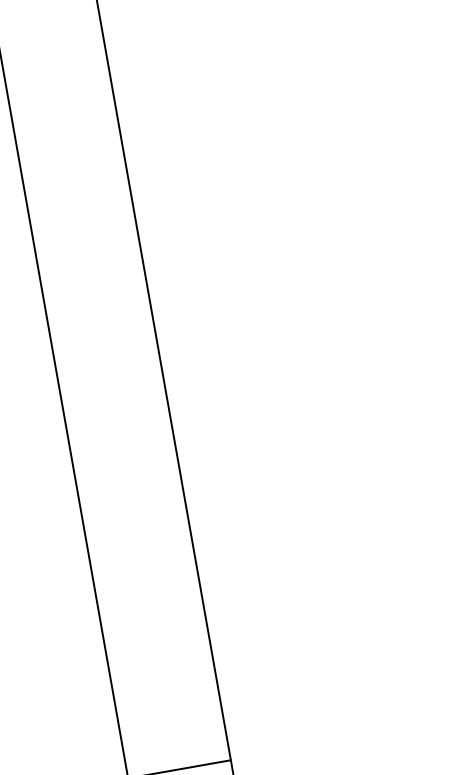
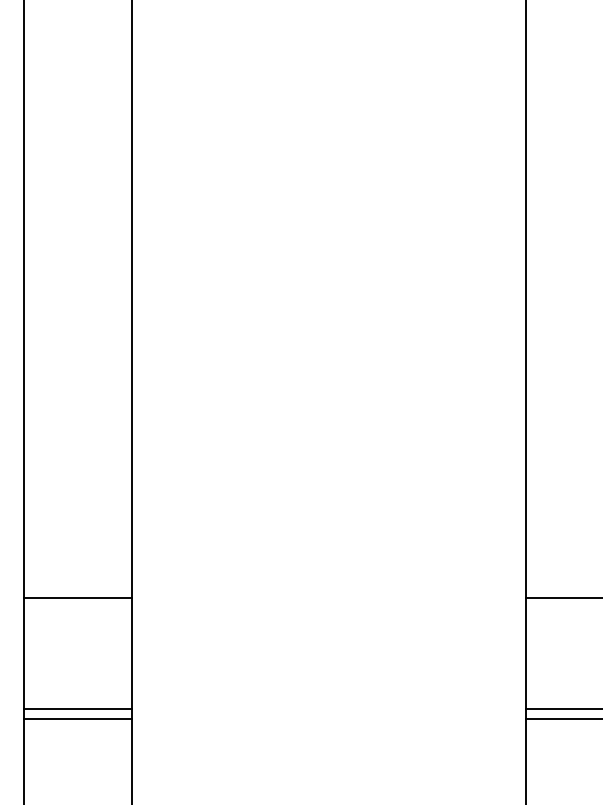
line: (159, 653) -> (78, 597), added
line: (177, 759) -> (78, 708), added

